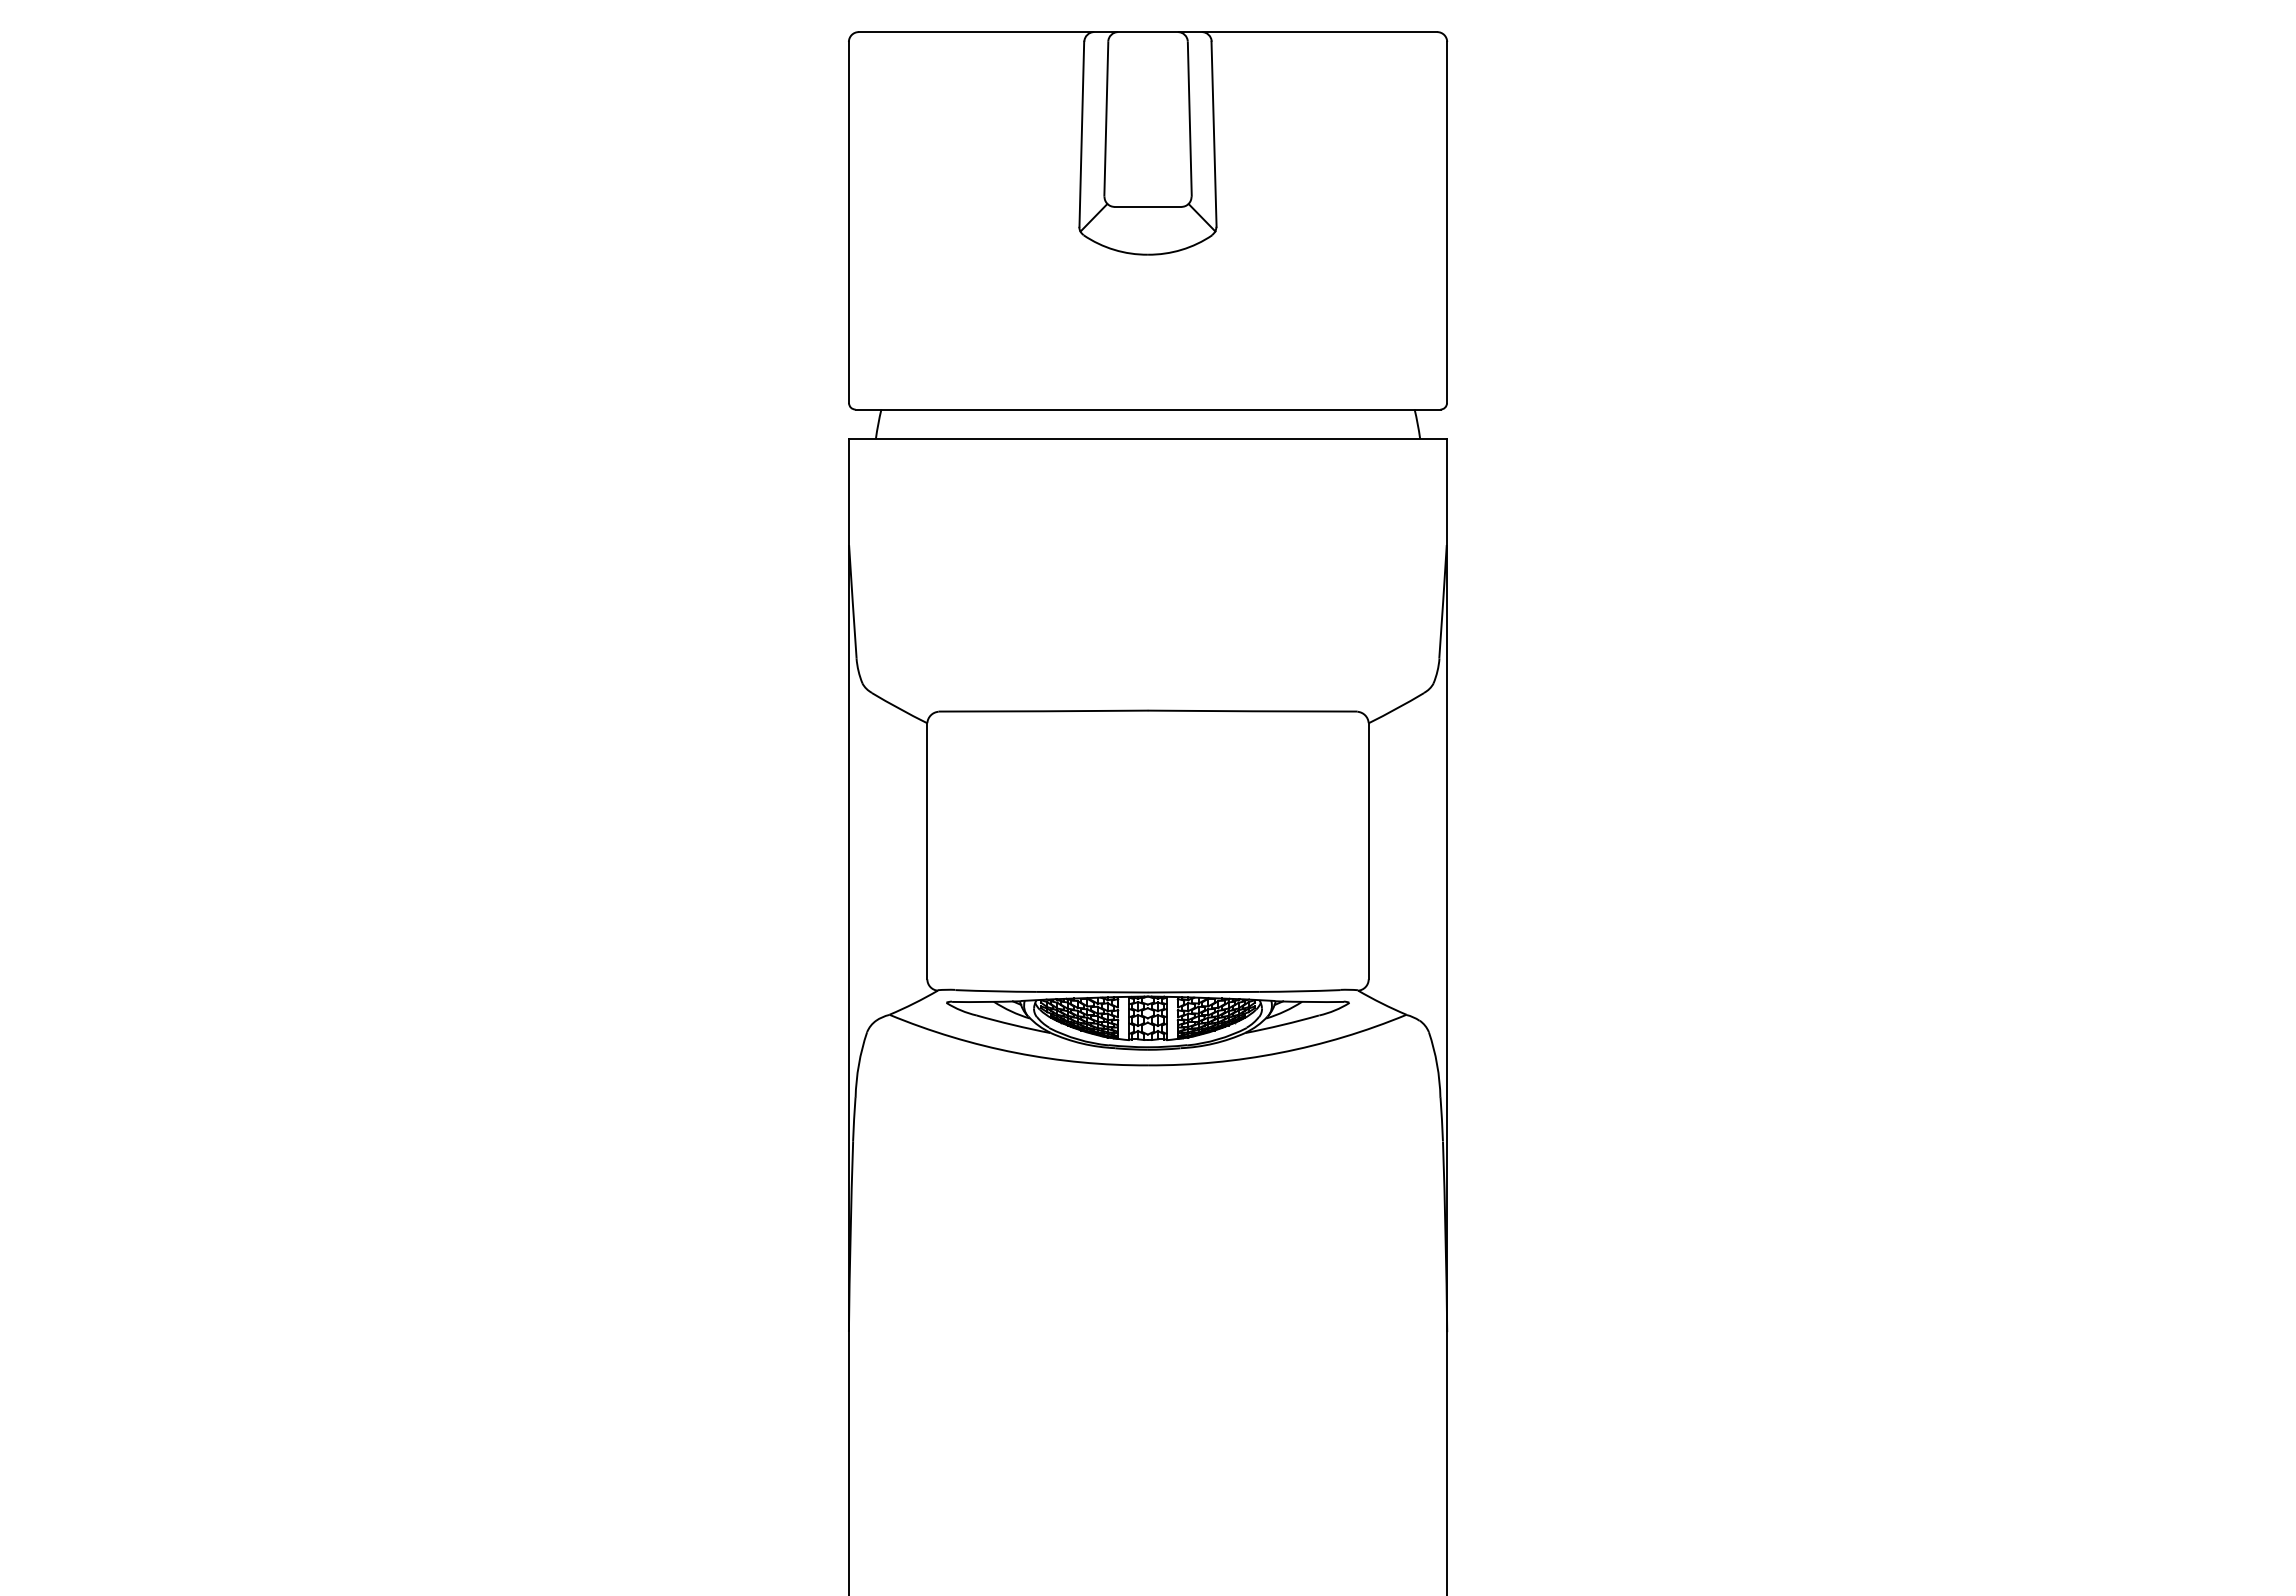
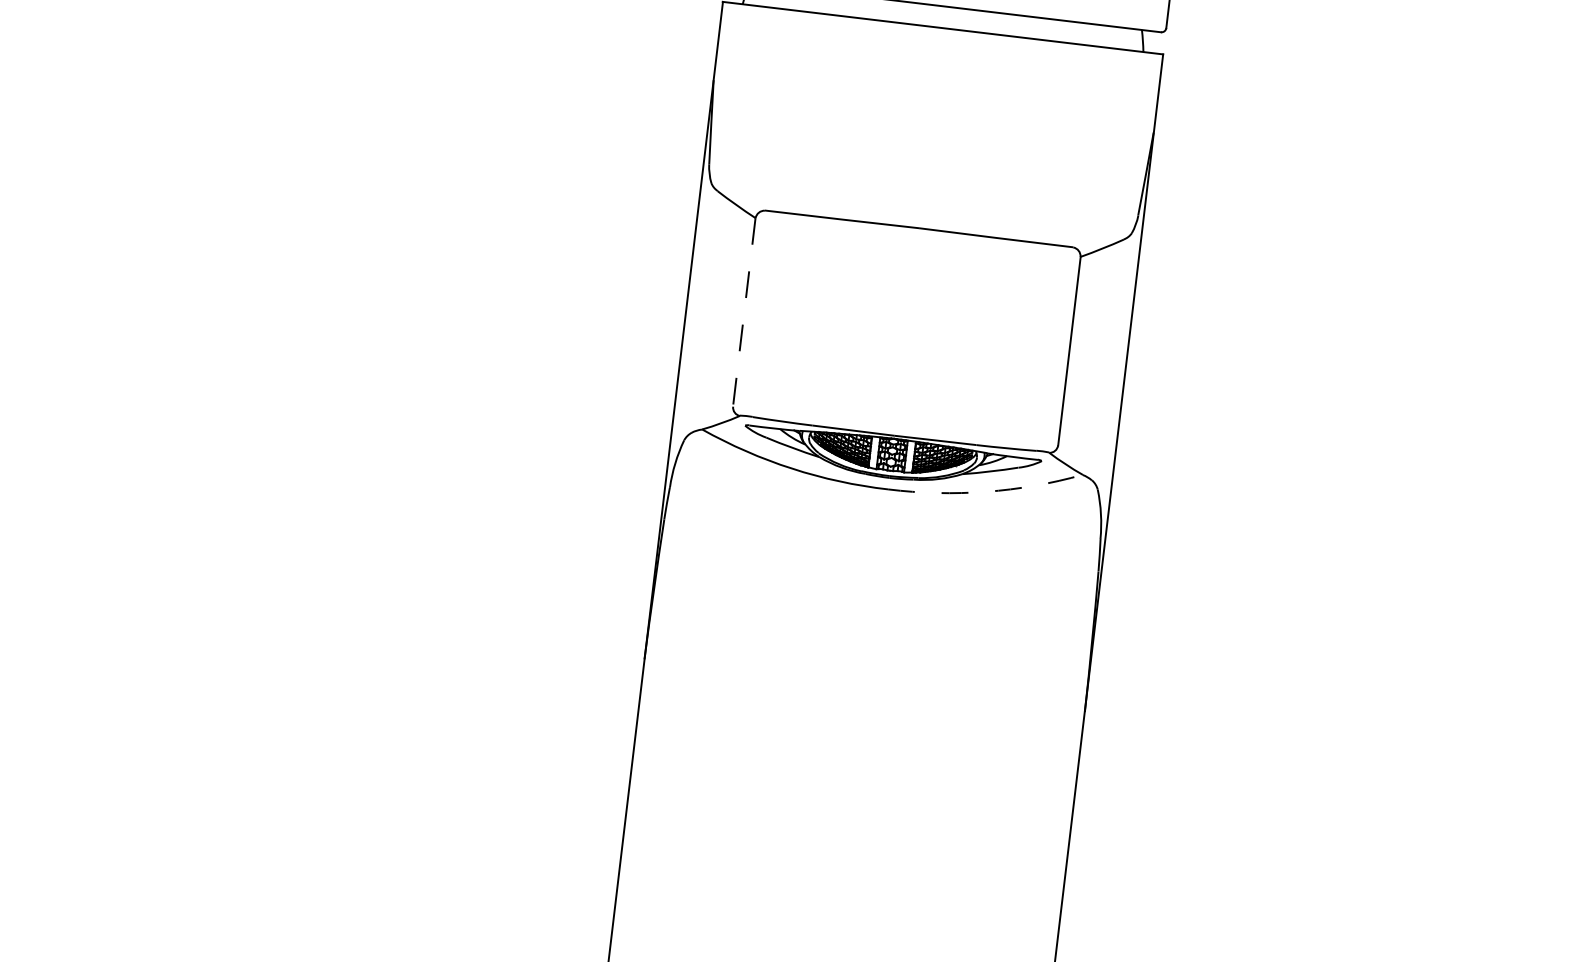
line: (927, 851) -> (744, 312), solid -> dashed
arc: (1279, 1052) -> (985, 491), solid -> dashed

